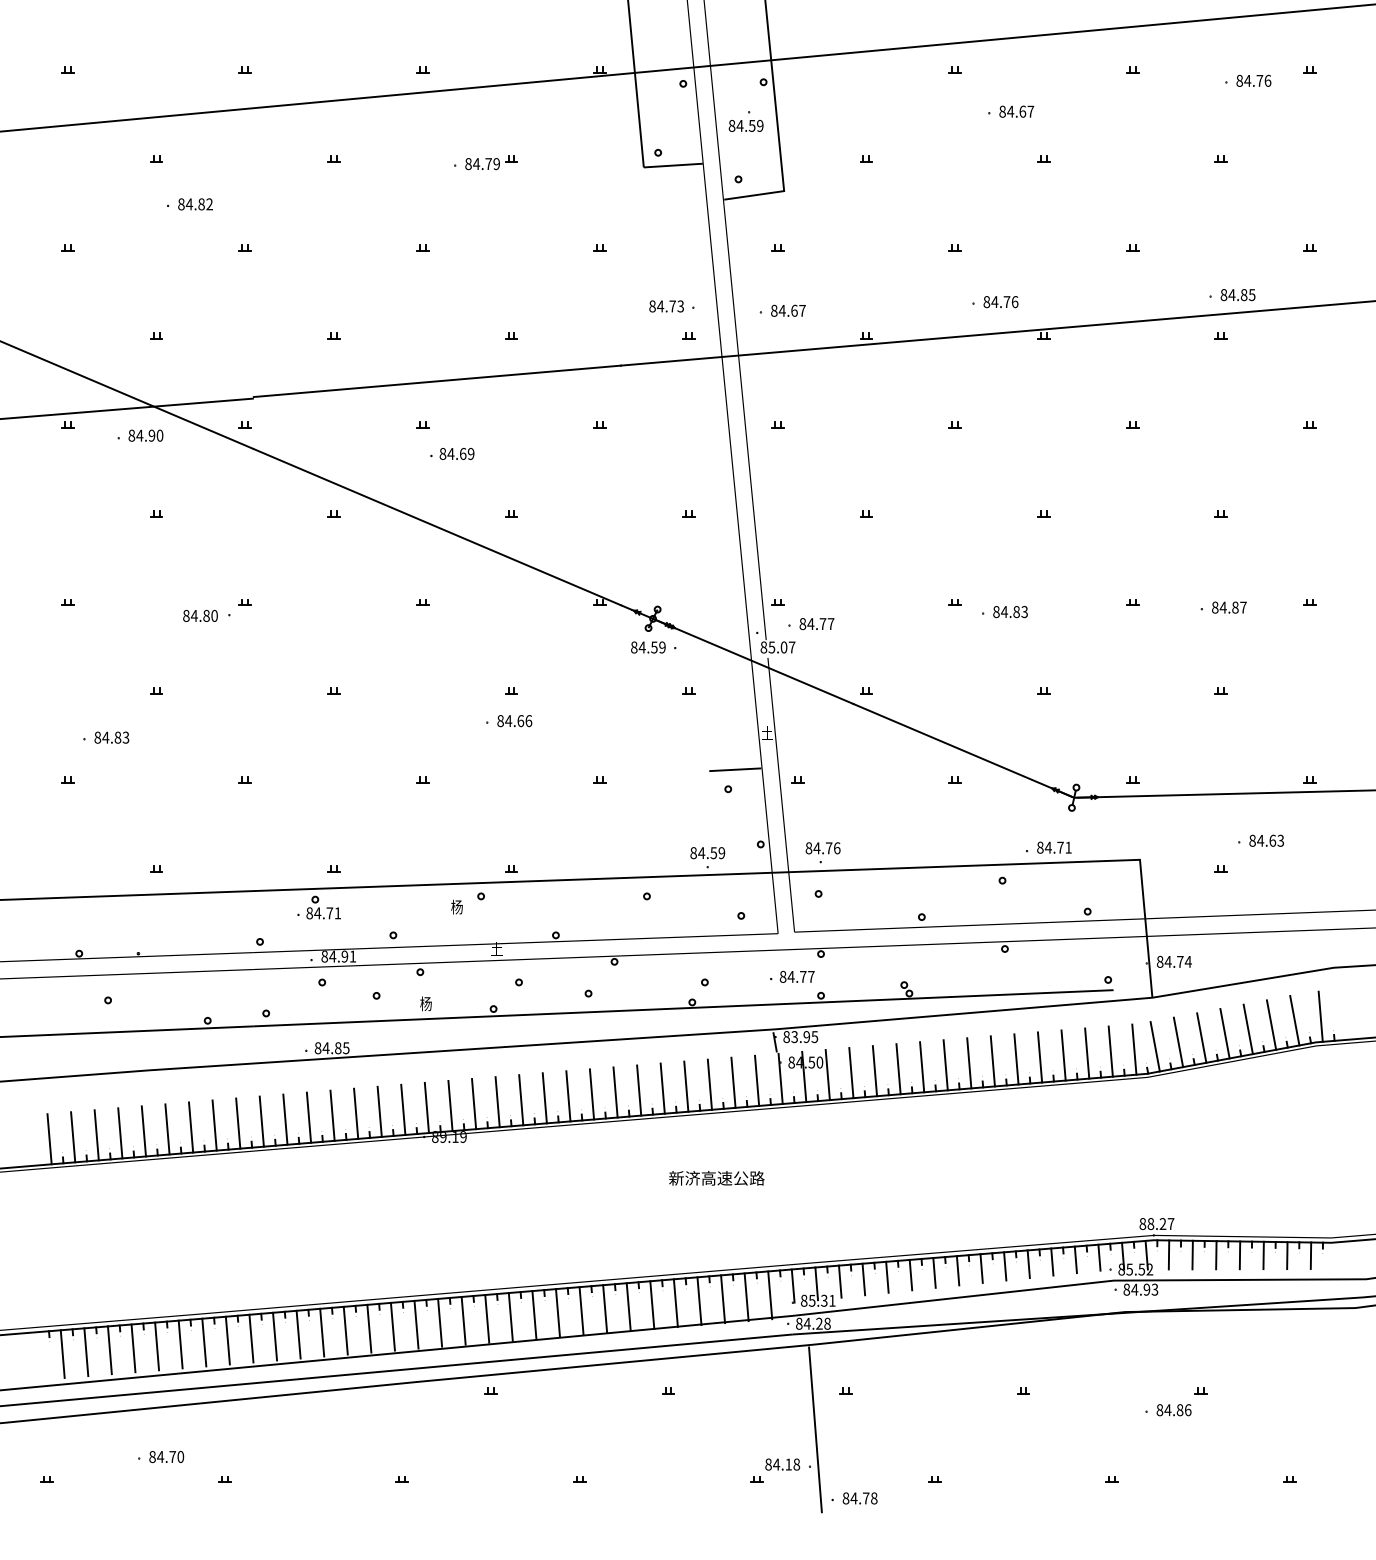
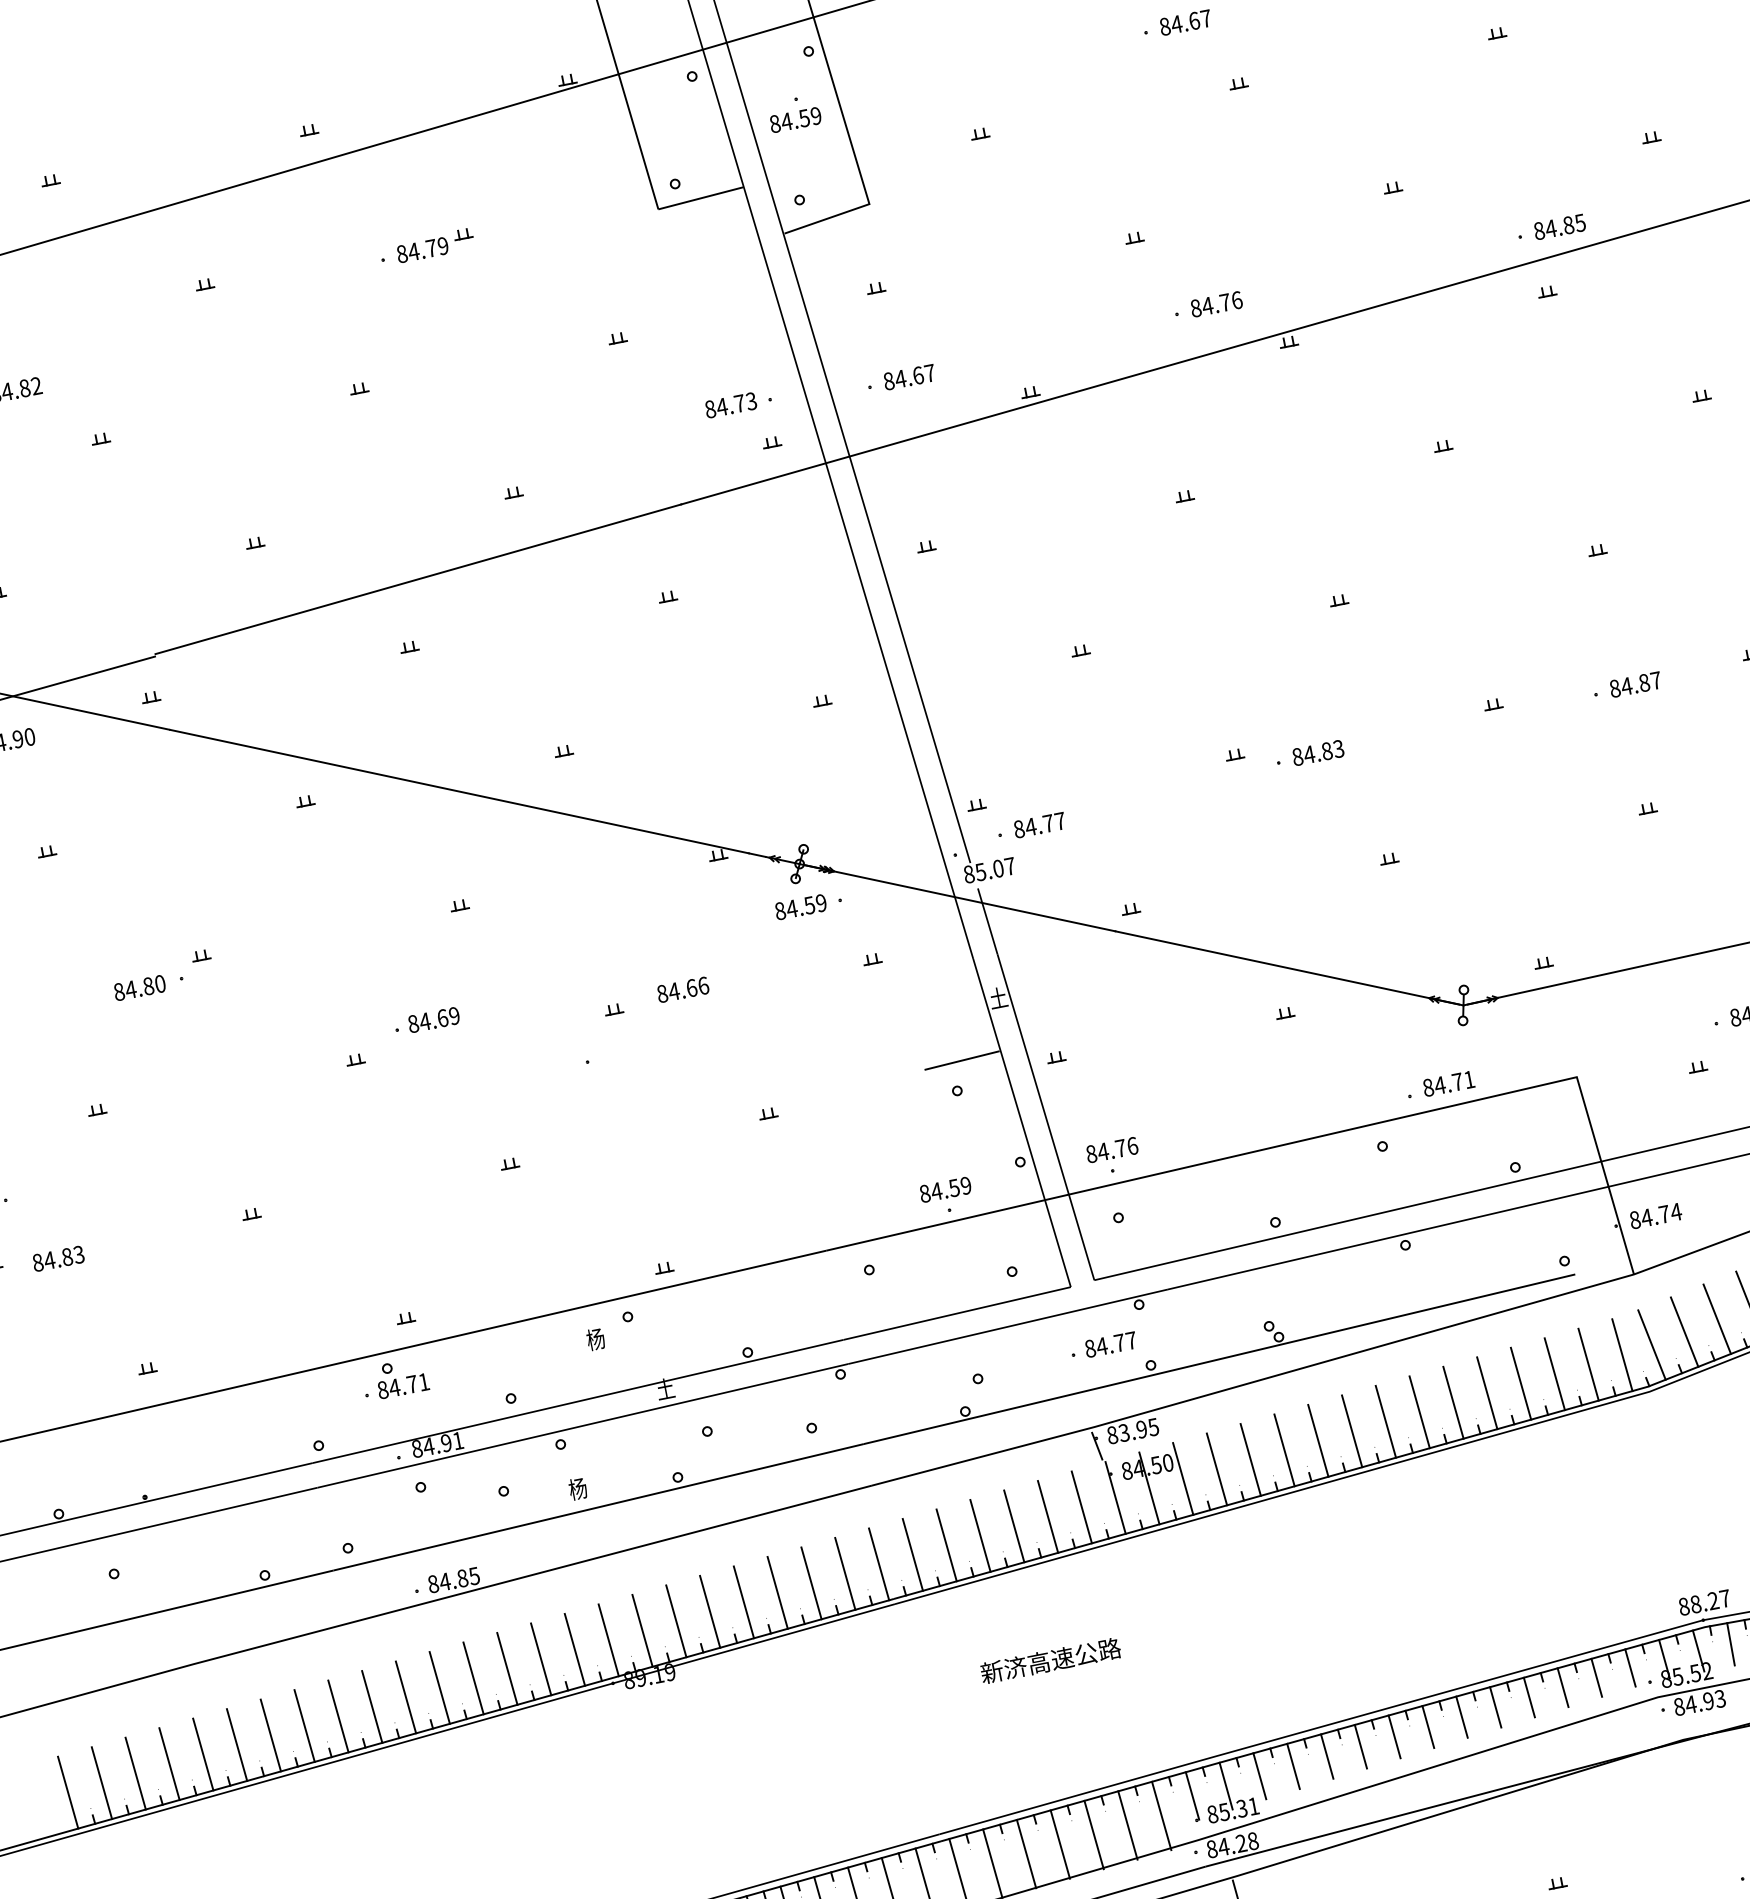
text: (452, 453) -> (427, 1020), moved
text: (514, 721) -> (682, 990), moved
text: (111, 737) -> (57, 1258), moved

